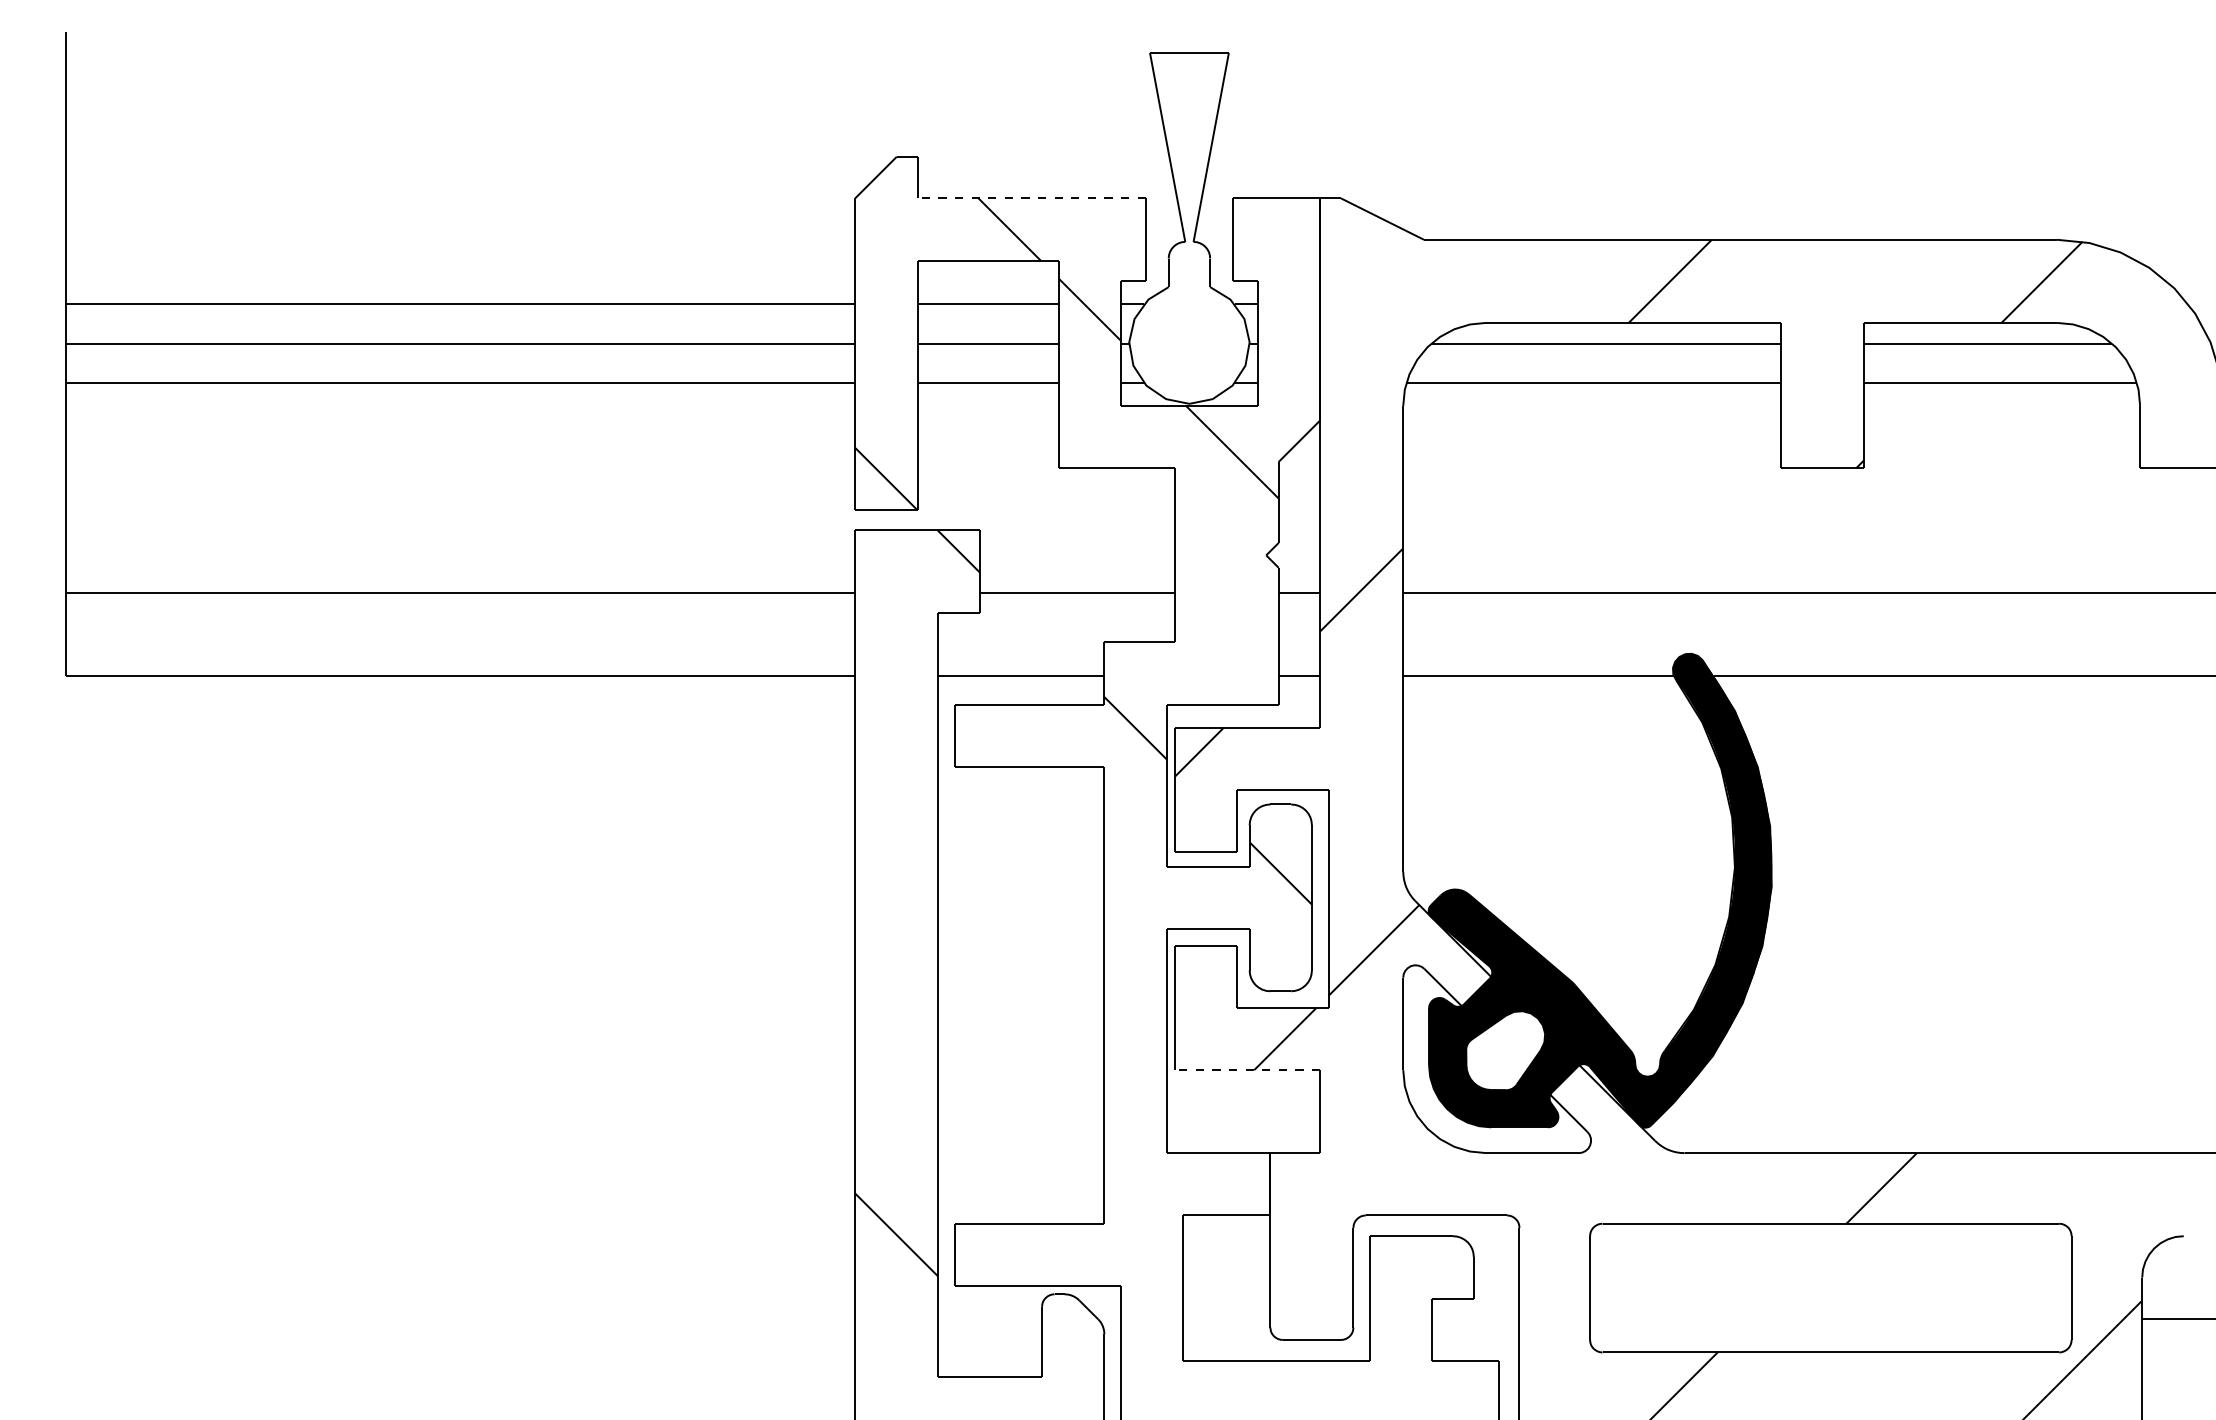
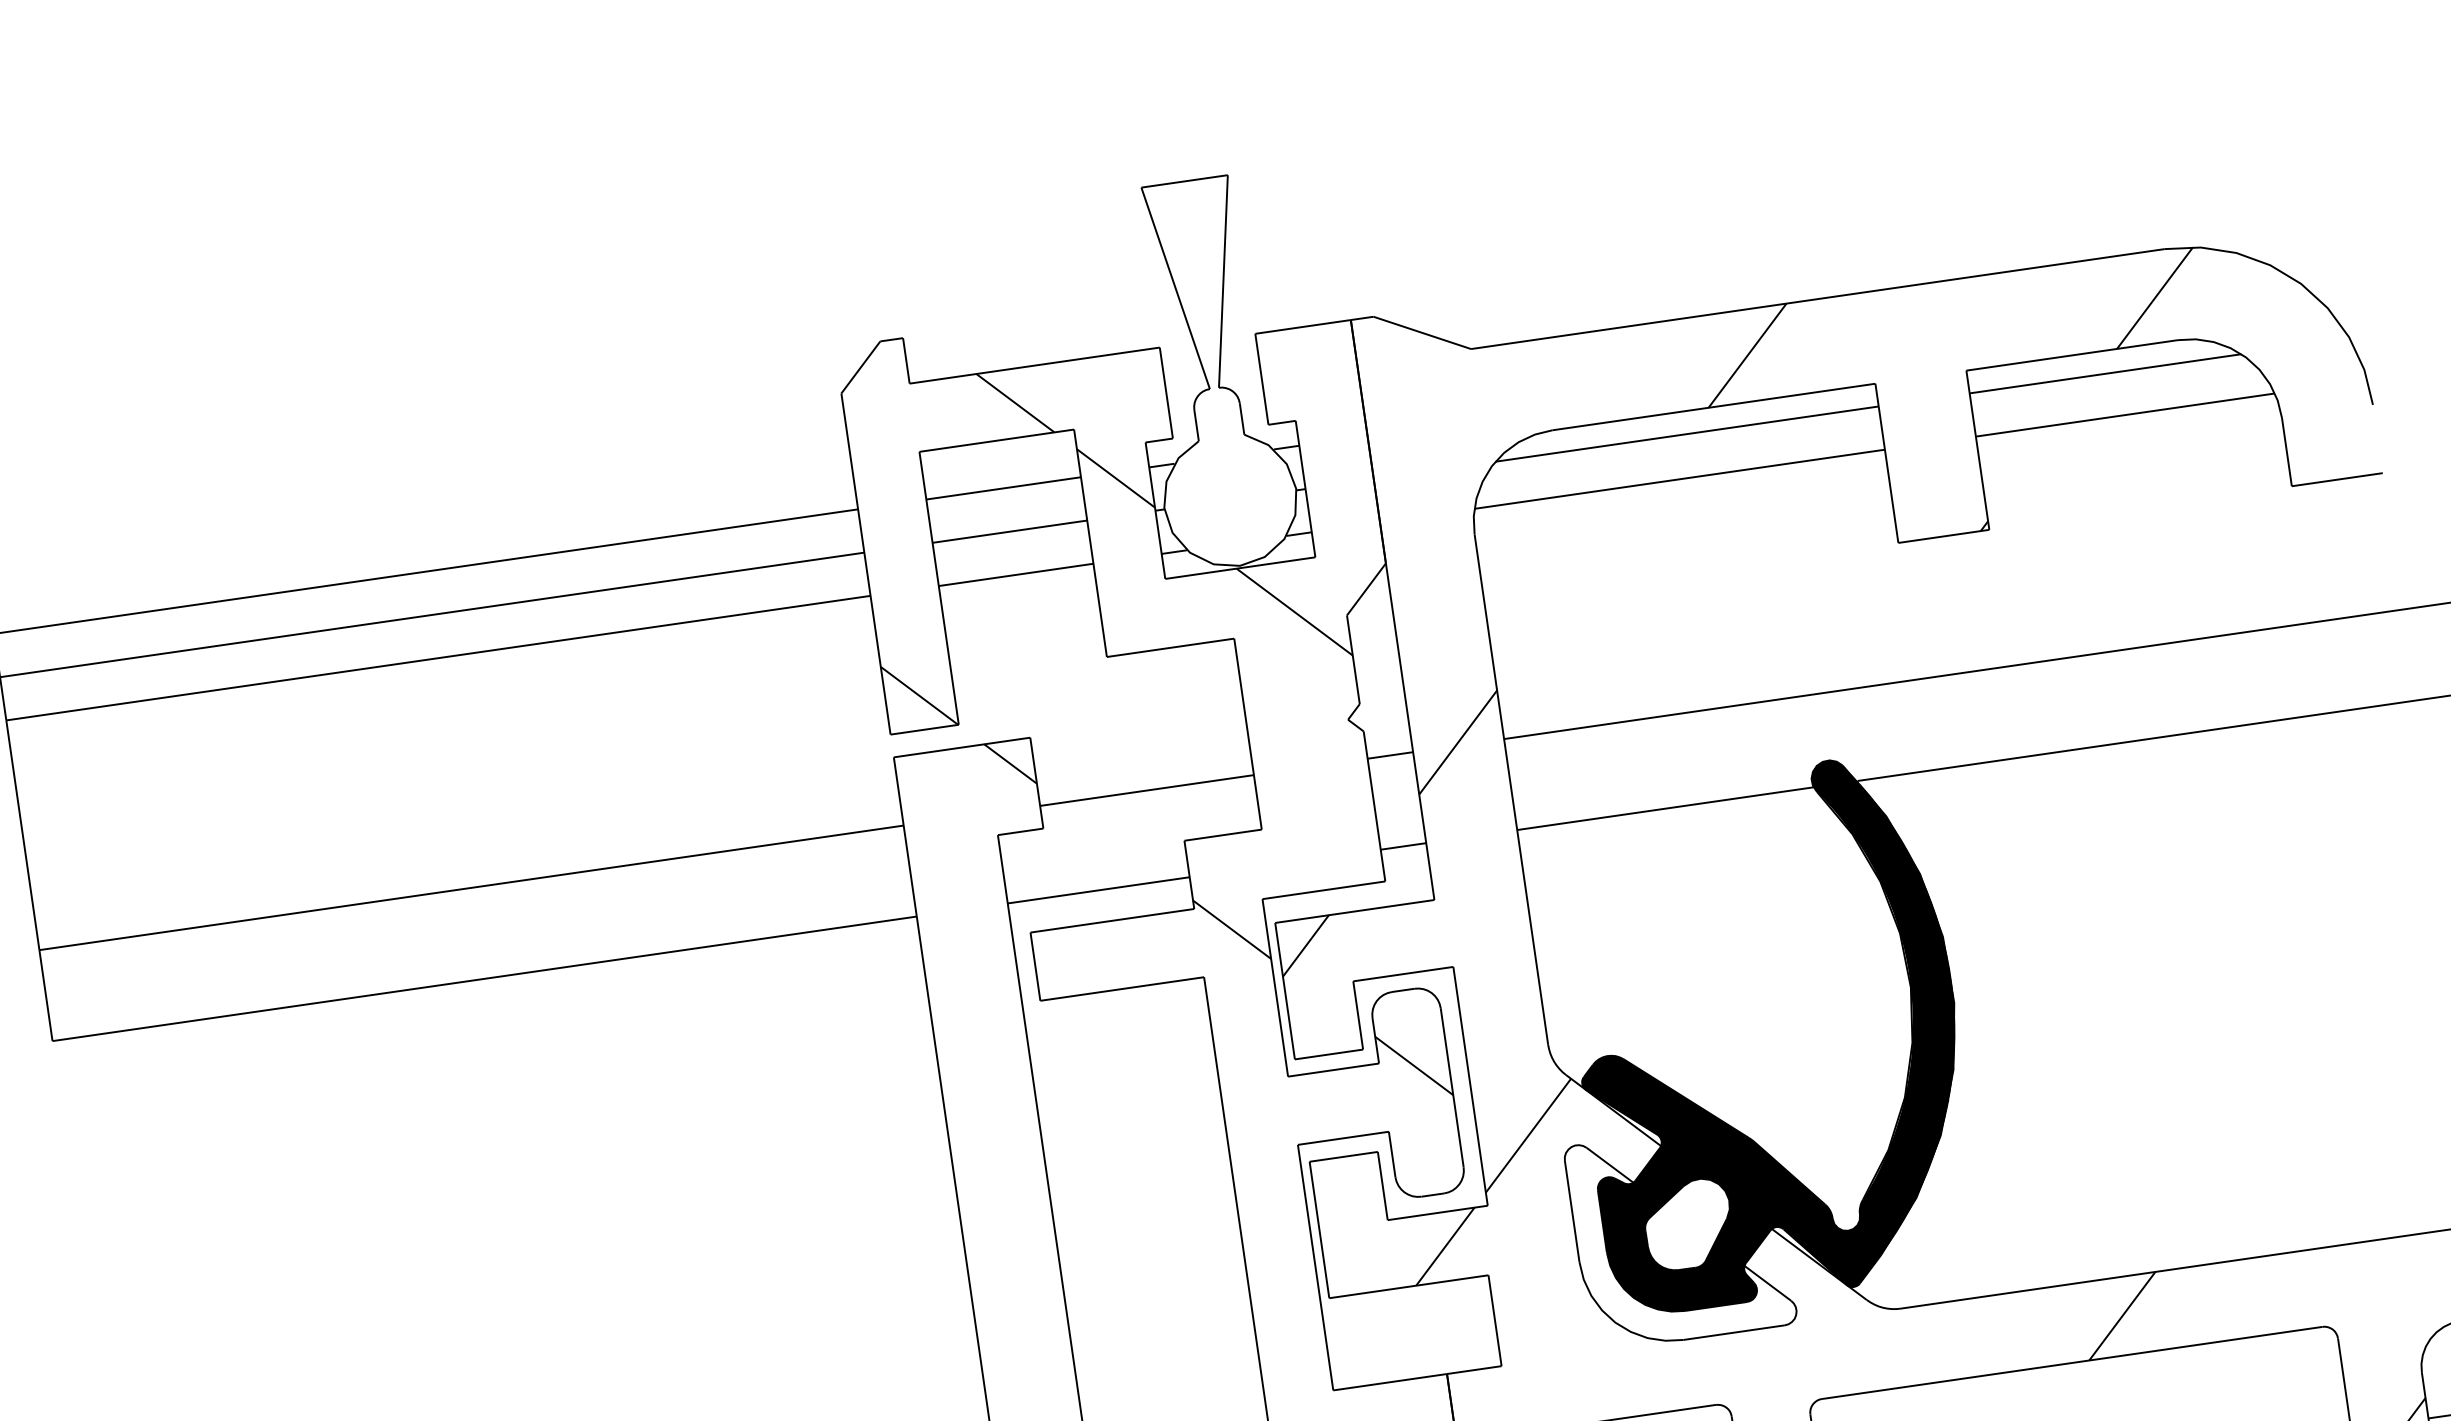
line: (1031, 198) -> (1034, 365), dashed -> solid
line: (1247, 1070) -> (1408, 1287), dashed -> solid

